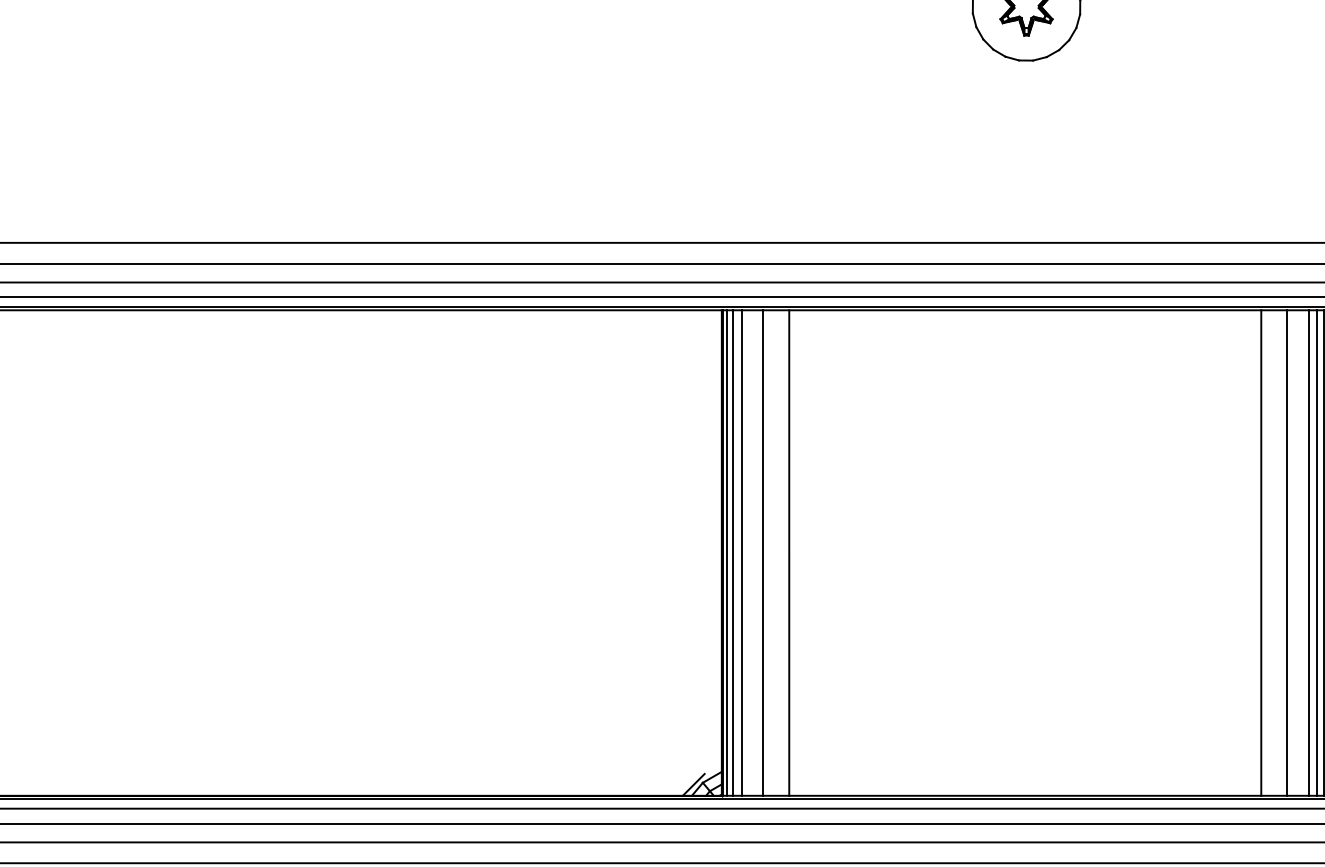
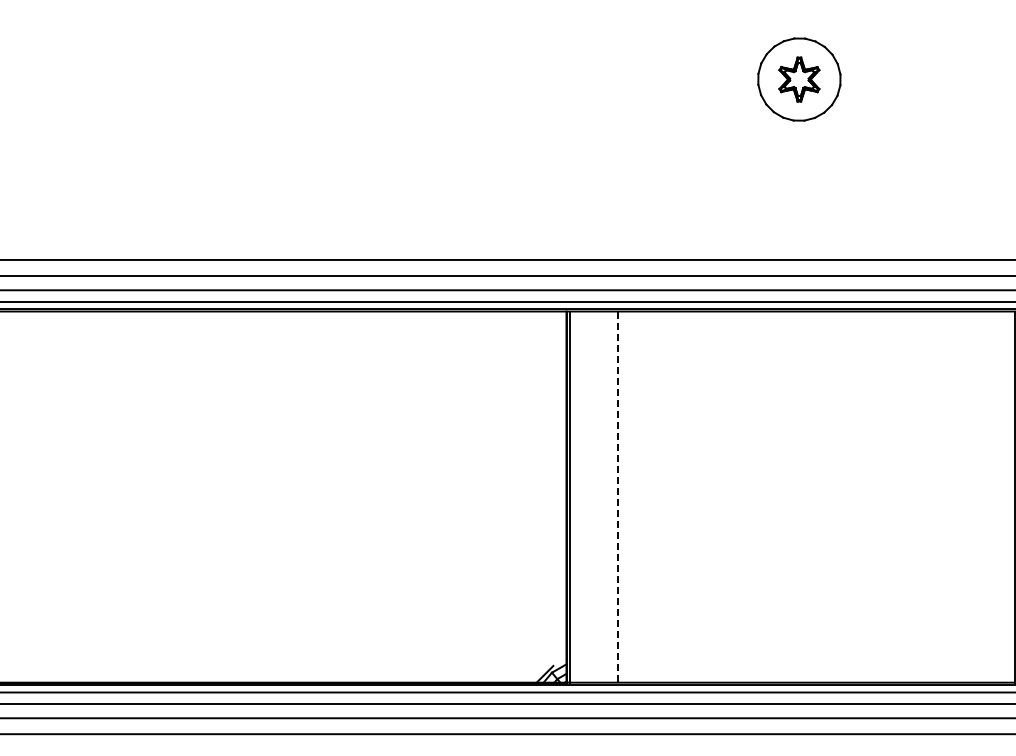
line: (733, 552) -> (575, 496), removed
line: (741, 552) -> (581, 496), removed
line: (763, 552) -> (598, 496), removed
line: (1260, 552) -> (978, 496), removed
line: (1287, 552) -> (998, 496), removed
line: (789, 553) -> (618, 497), solid -> dashed

